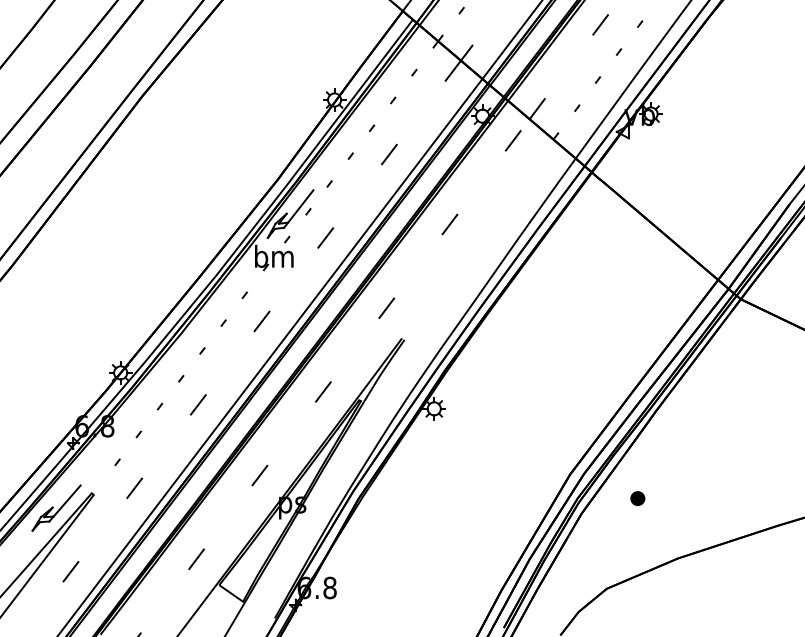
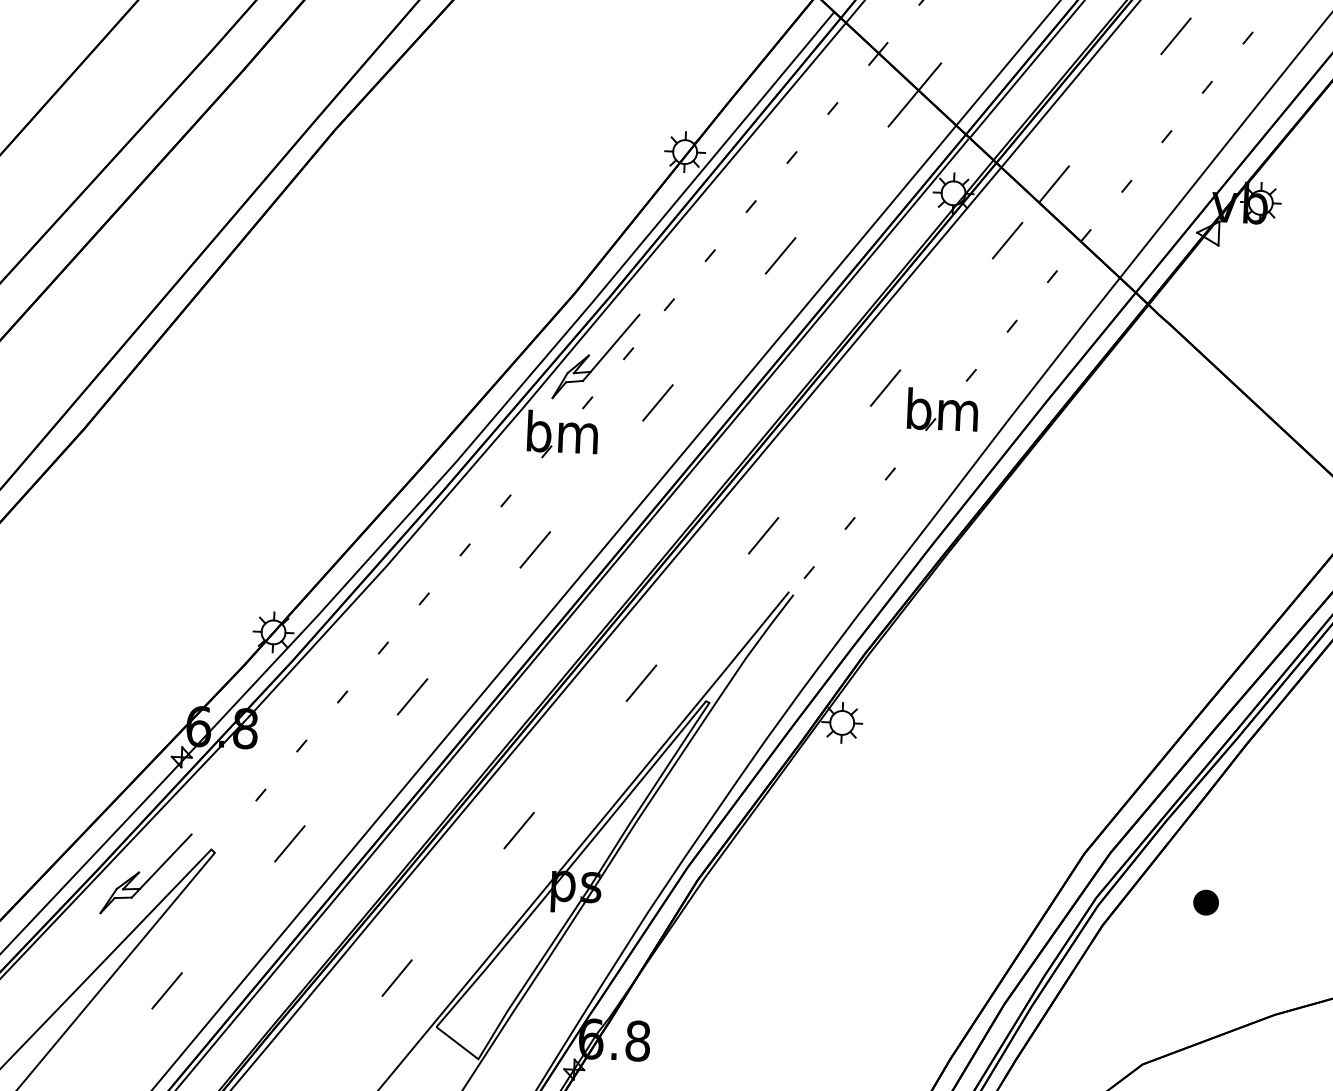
part: (475, 243) -> (930, 424), added

